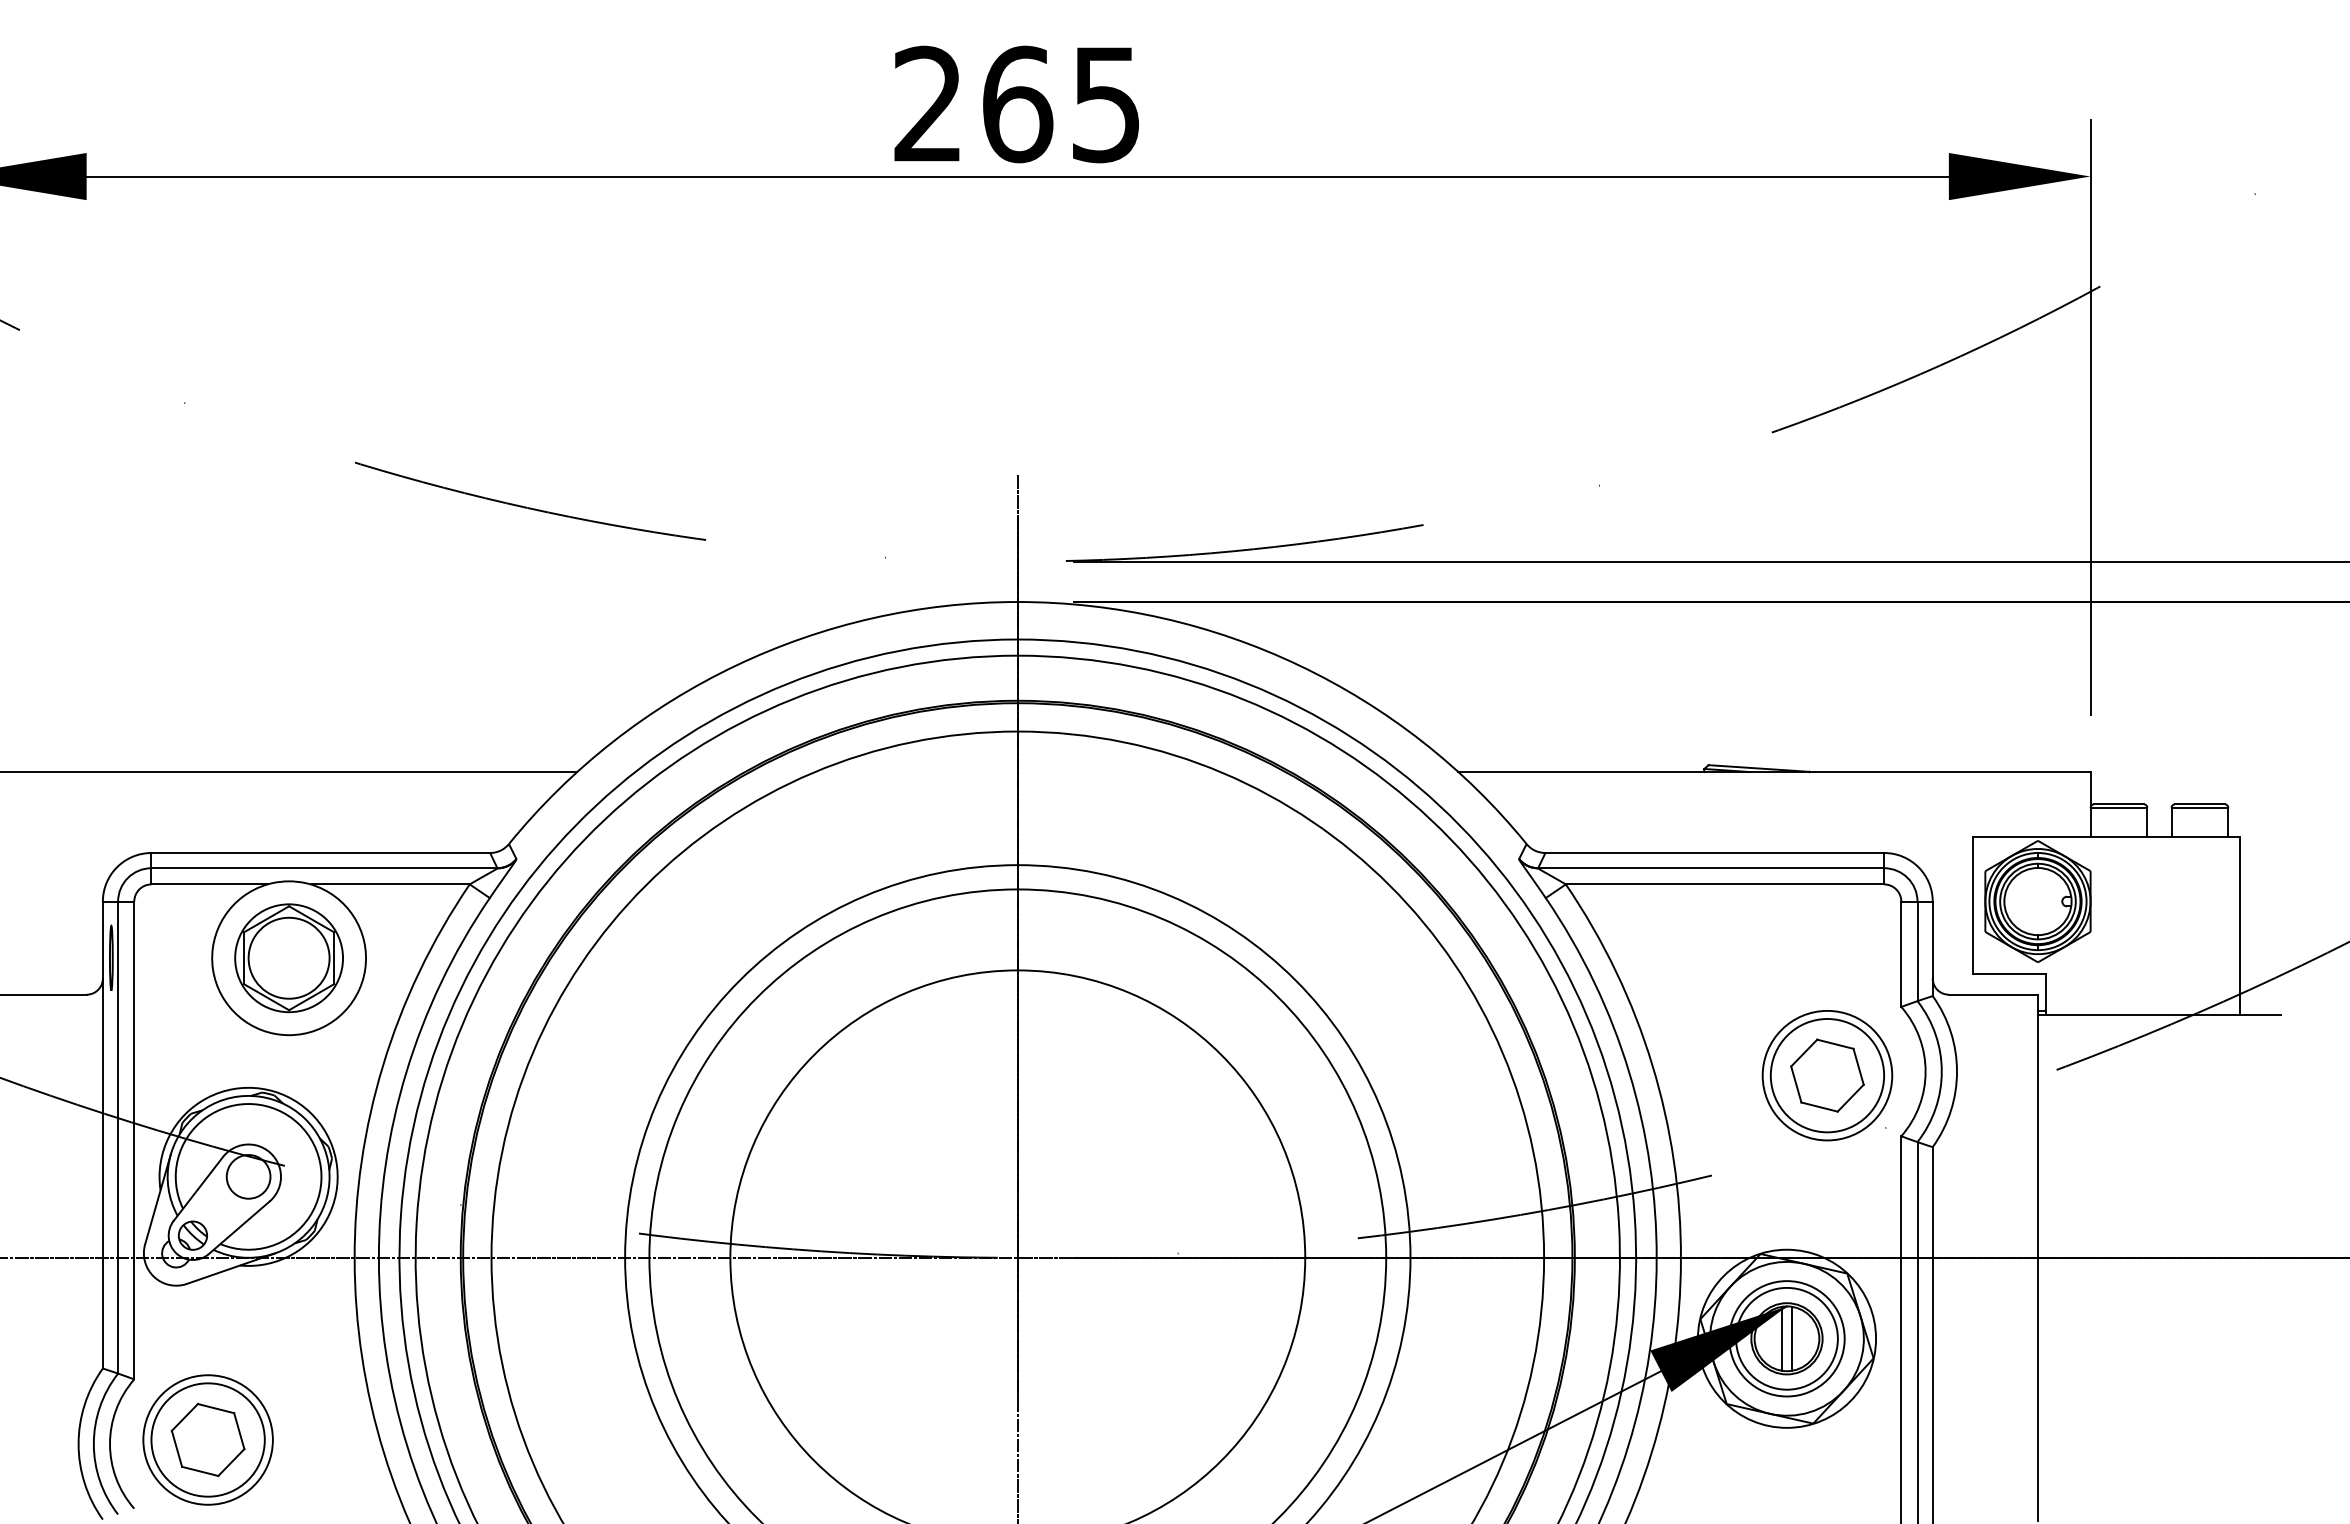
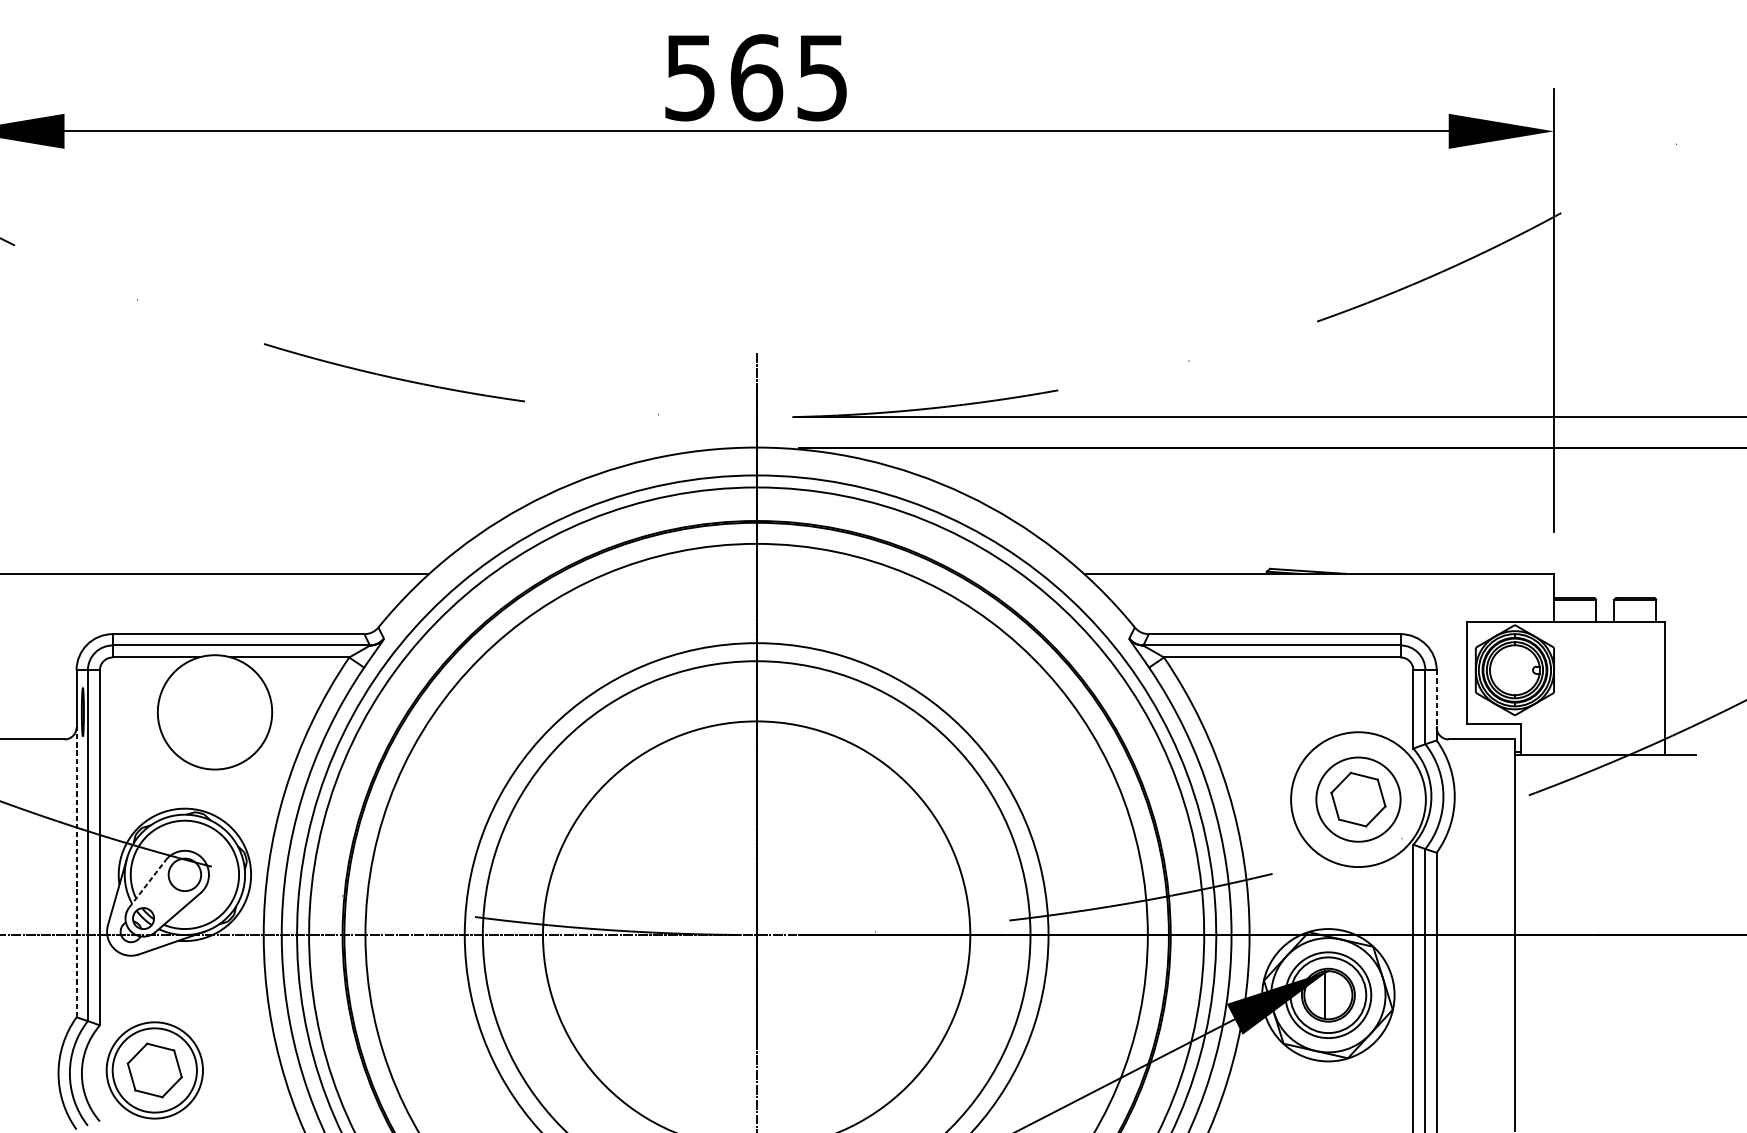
text: (927, 104) -> (689, 77), 265 -> 565
line: (1932, 940) -> (1436, 699), solid -> dashed
part: (288, 958) -> (214, 712), removed
circle: (1827, 1075) -> (1358, 799), size x1.4
line: (102, 1173) -> (76, 872), solid -> dashed
line: (198, 1188) -> (147, 883), solid -> dashed
line: (1792, 1338) -> (1332, 995), removed

